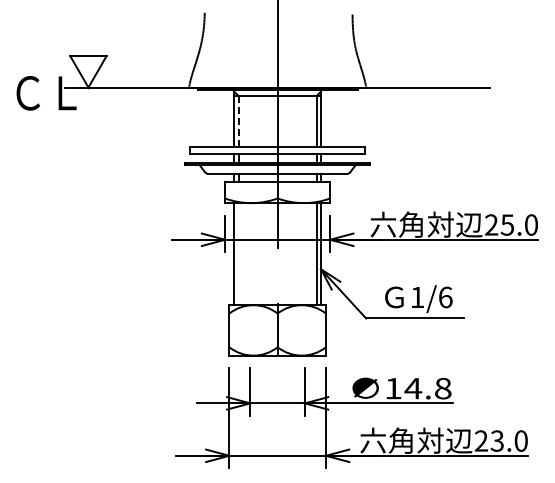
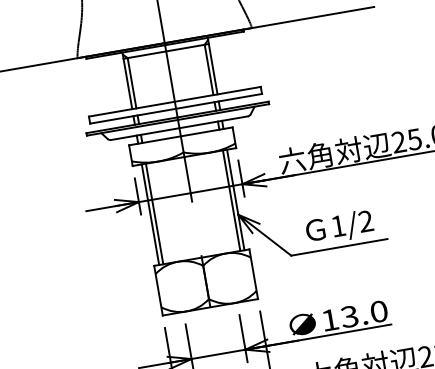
line: (238, 121) -> (131, 83), dashed -> solid
line: (238, 254) -> (154, 214), added
text: (445, 297) -> (365, 221), 1/6 -> 1/2
text: (427, 388) -> (363, 314), 14.8 -> 13.0

